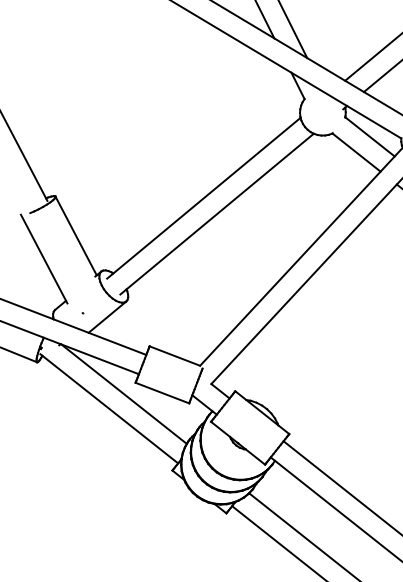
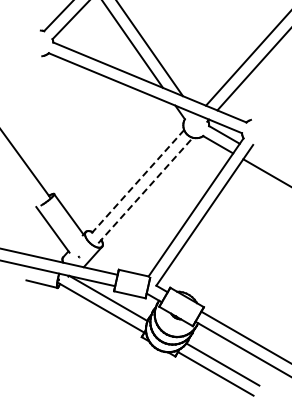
line: (203, 197) -> (136, 182), solid -> dashed
line: (216, 214) -> (145, 190), solid -> dashed

